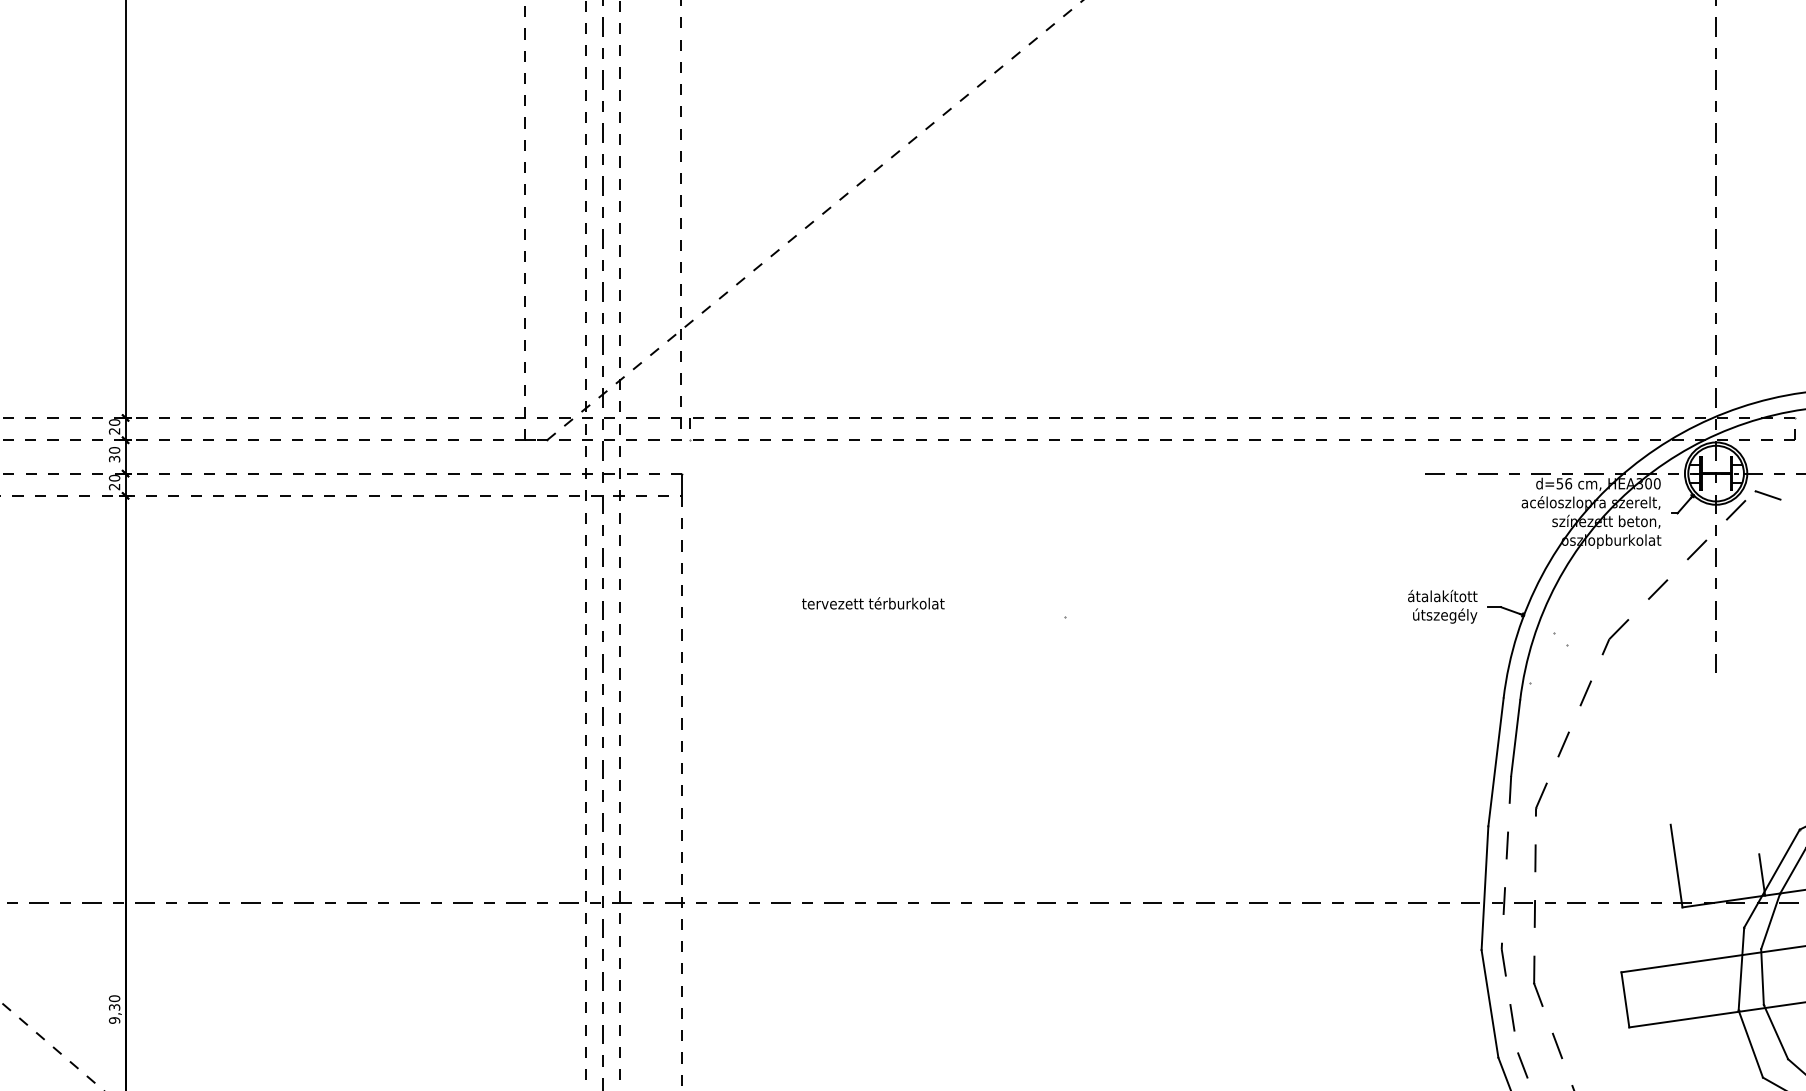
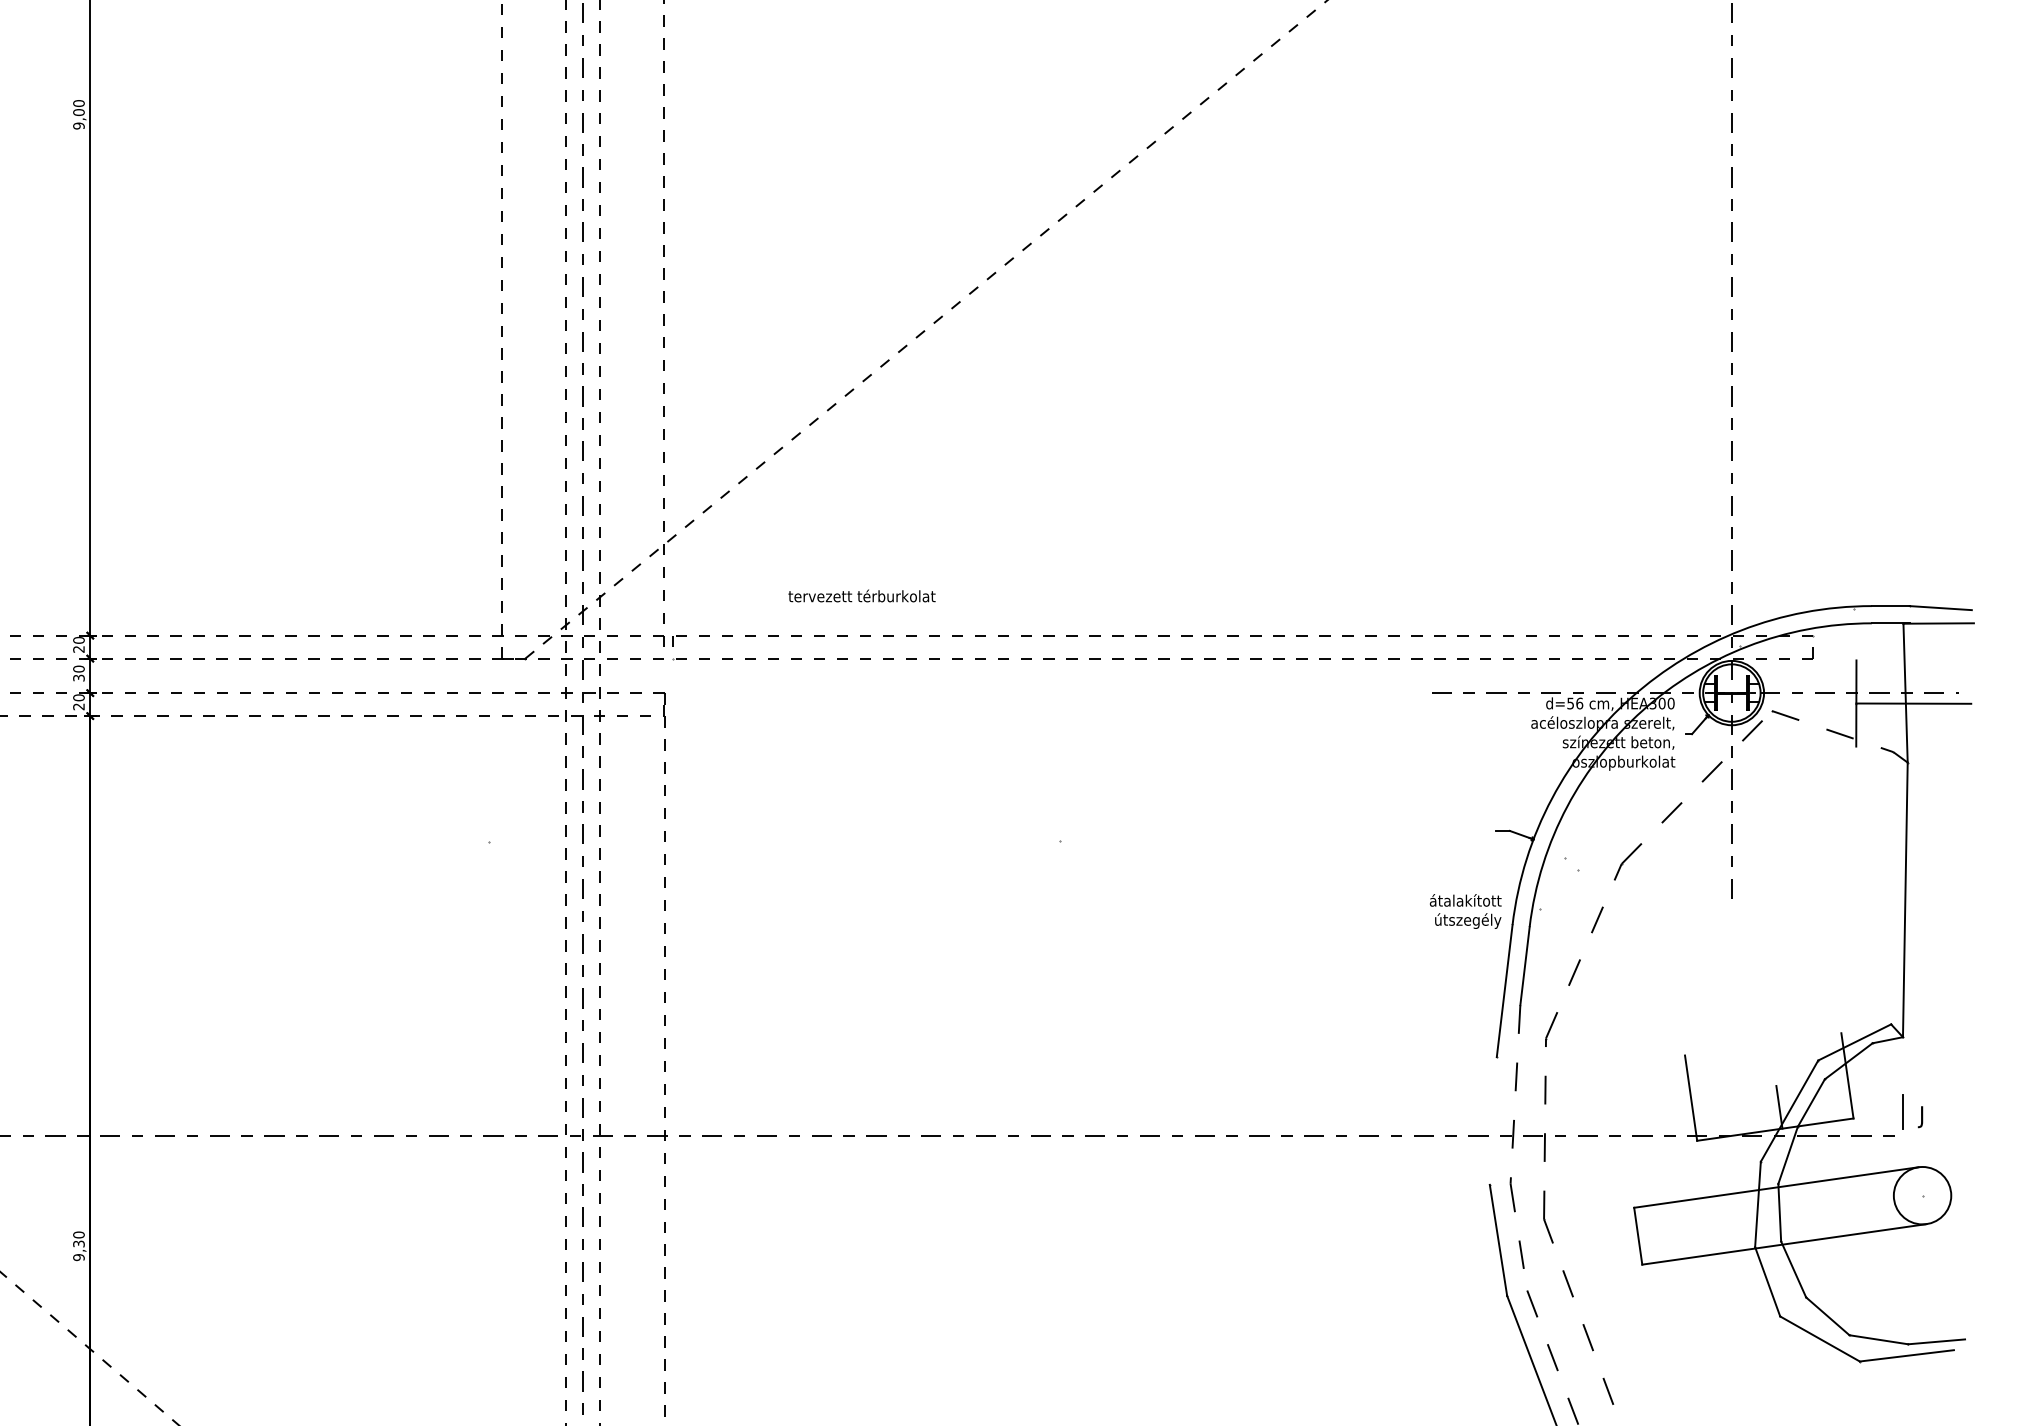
text: (872, 602) -> (861, 595), moved
text: (1442, 606) -> (1465, 911), moved
line: (1484, 887) -> (1492, 1120), removed

